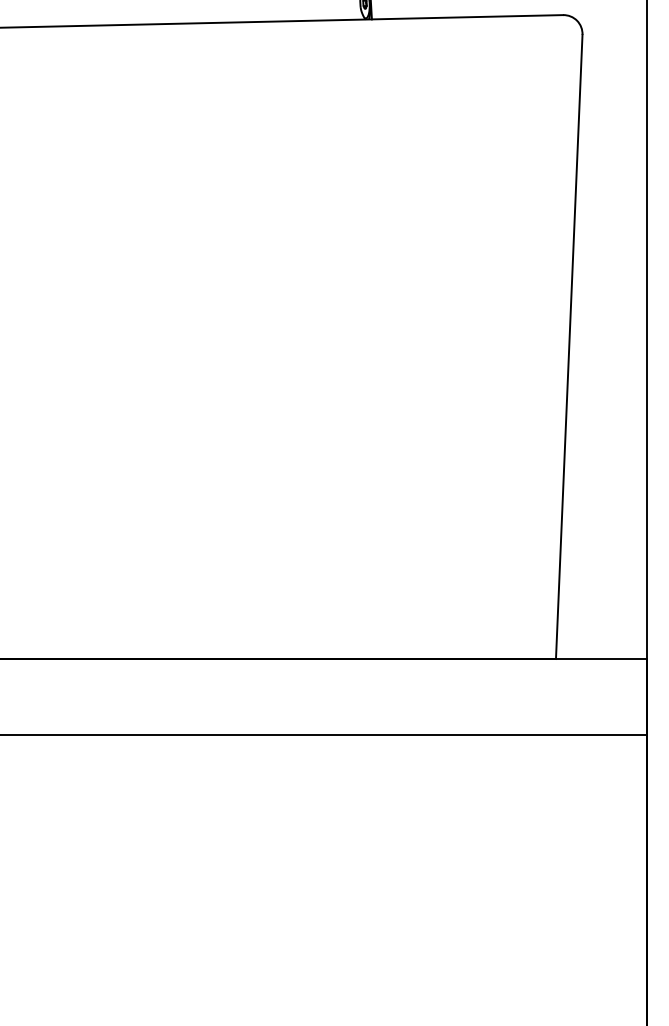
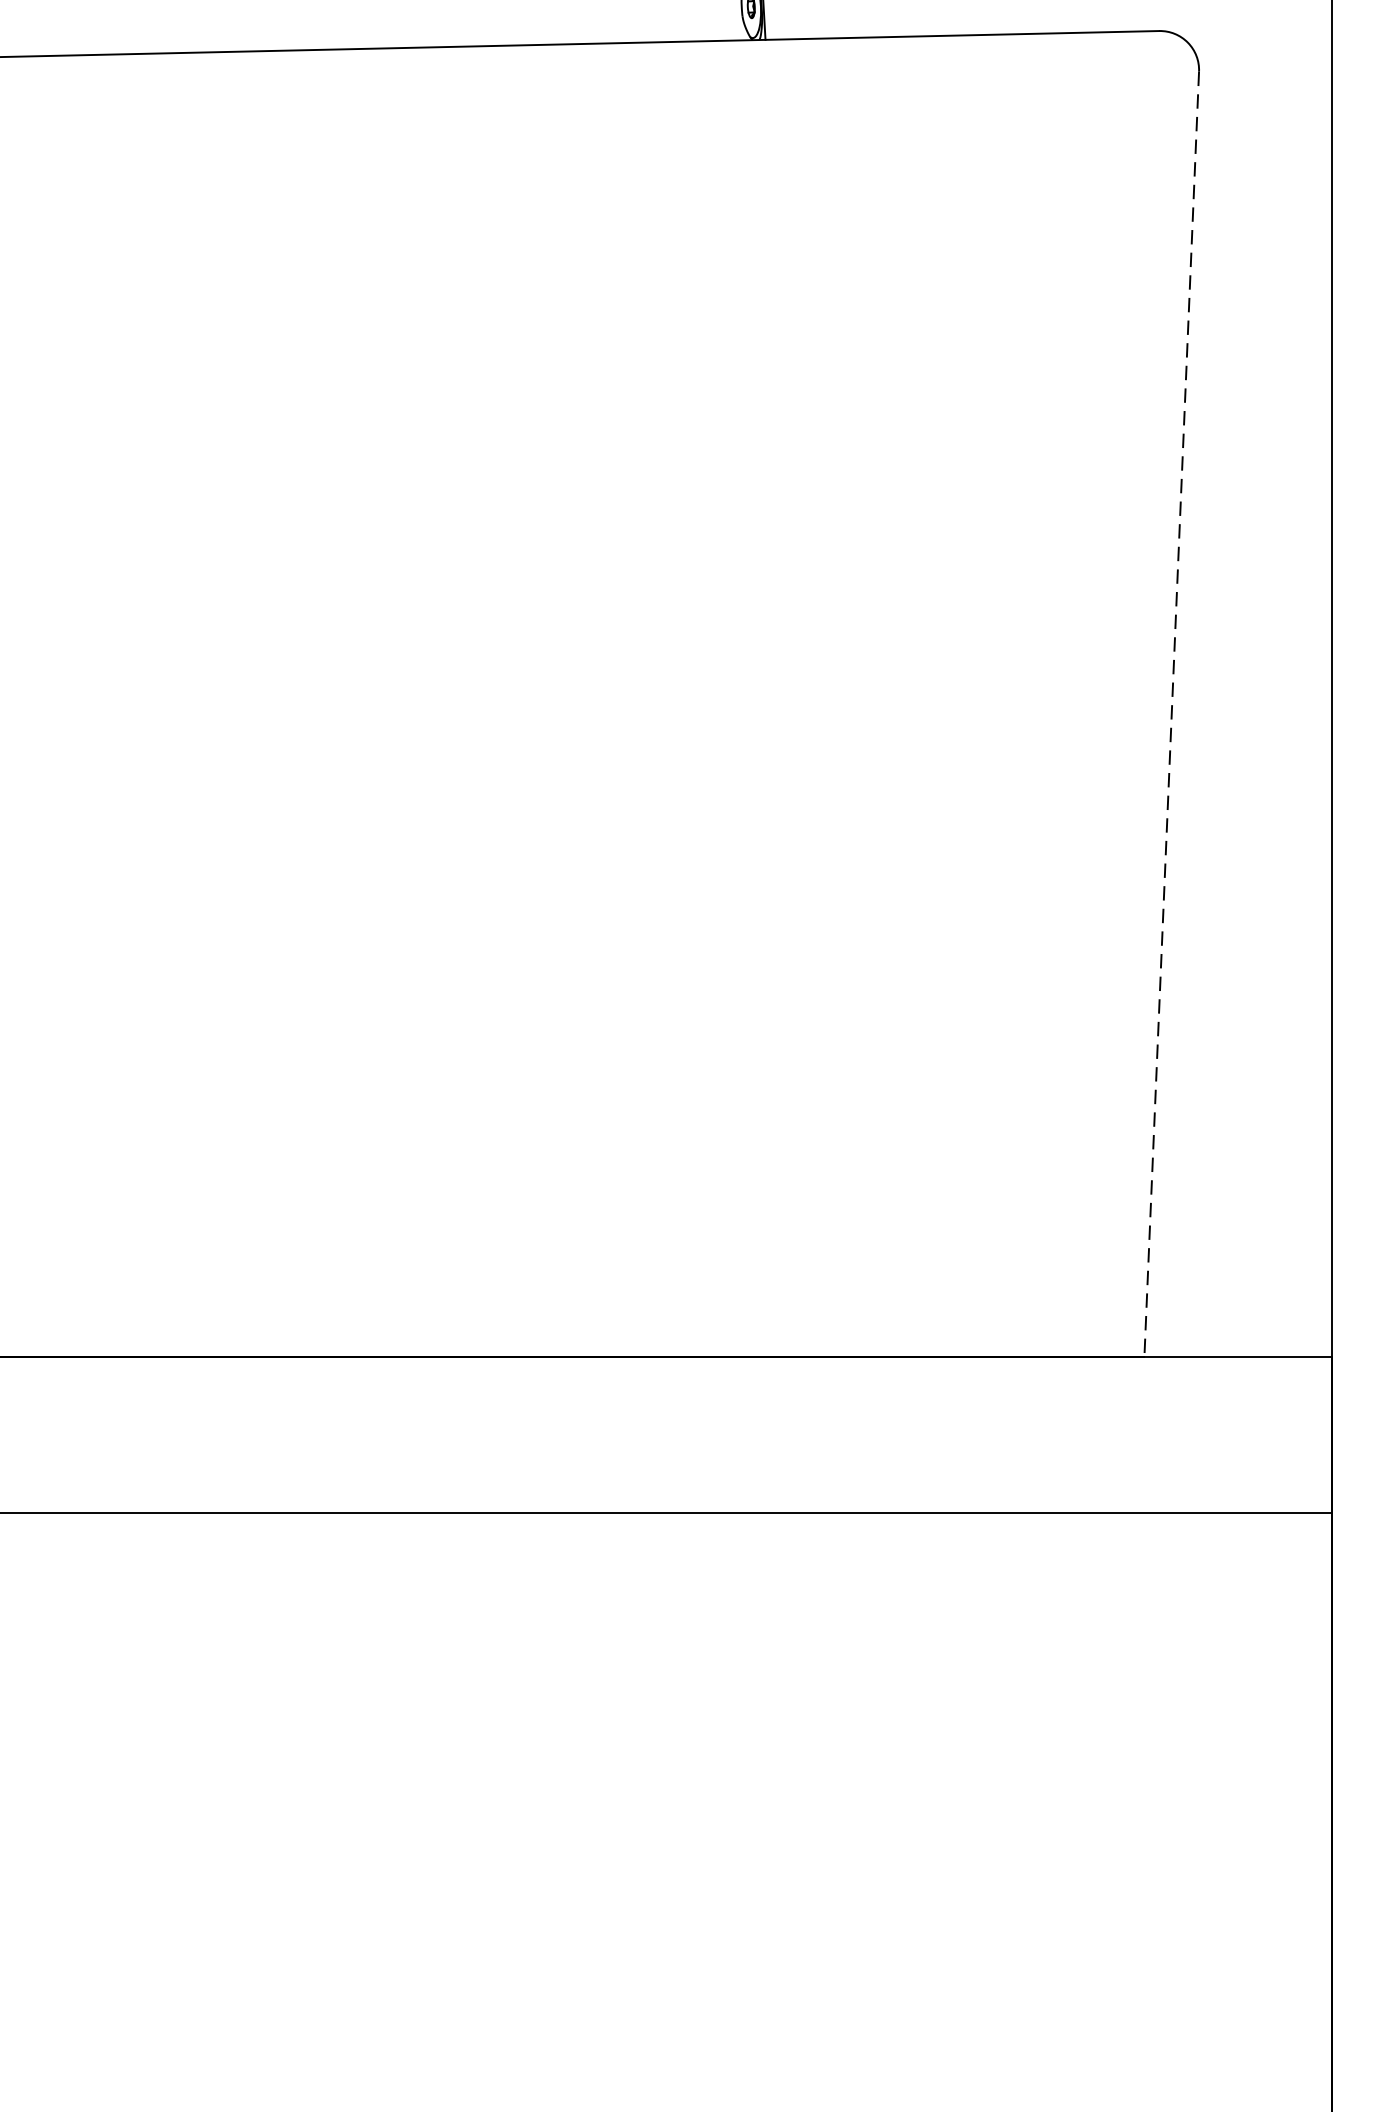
line: (569, 347) -> (1172, 715), solid -> dashed

